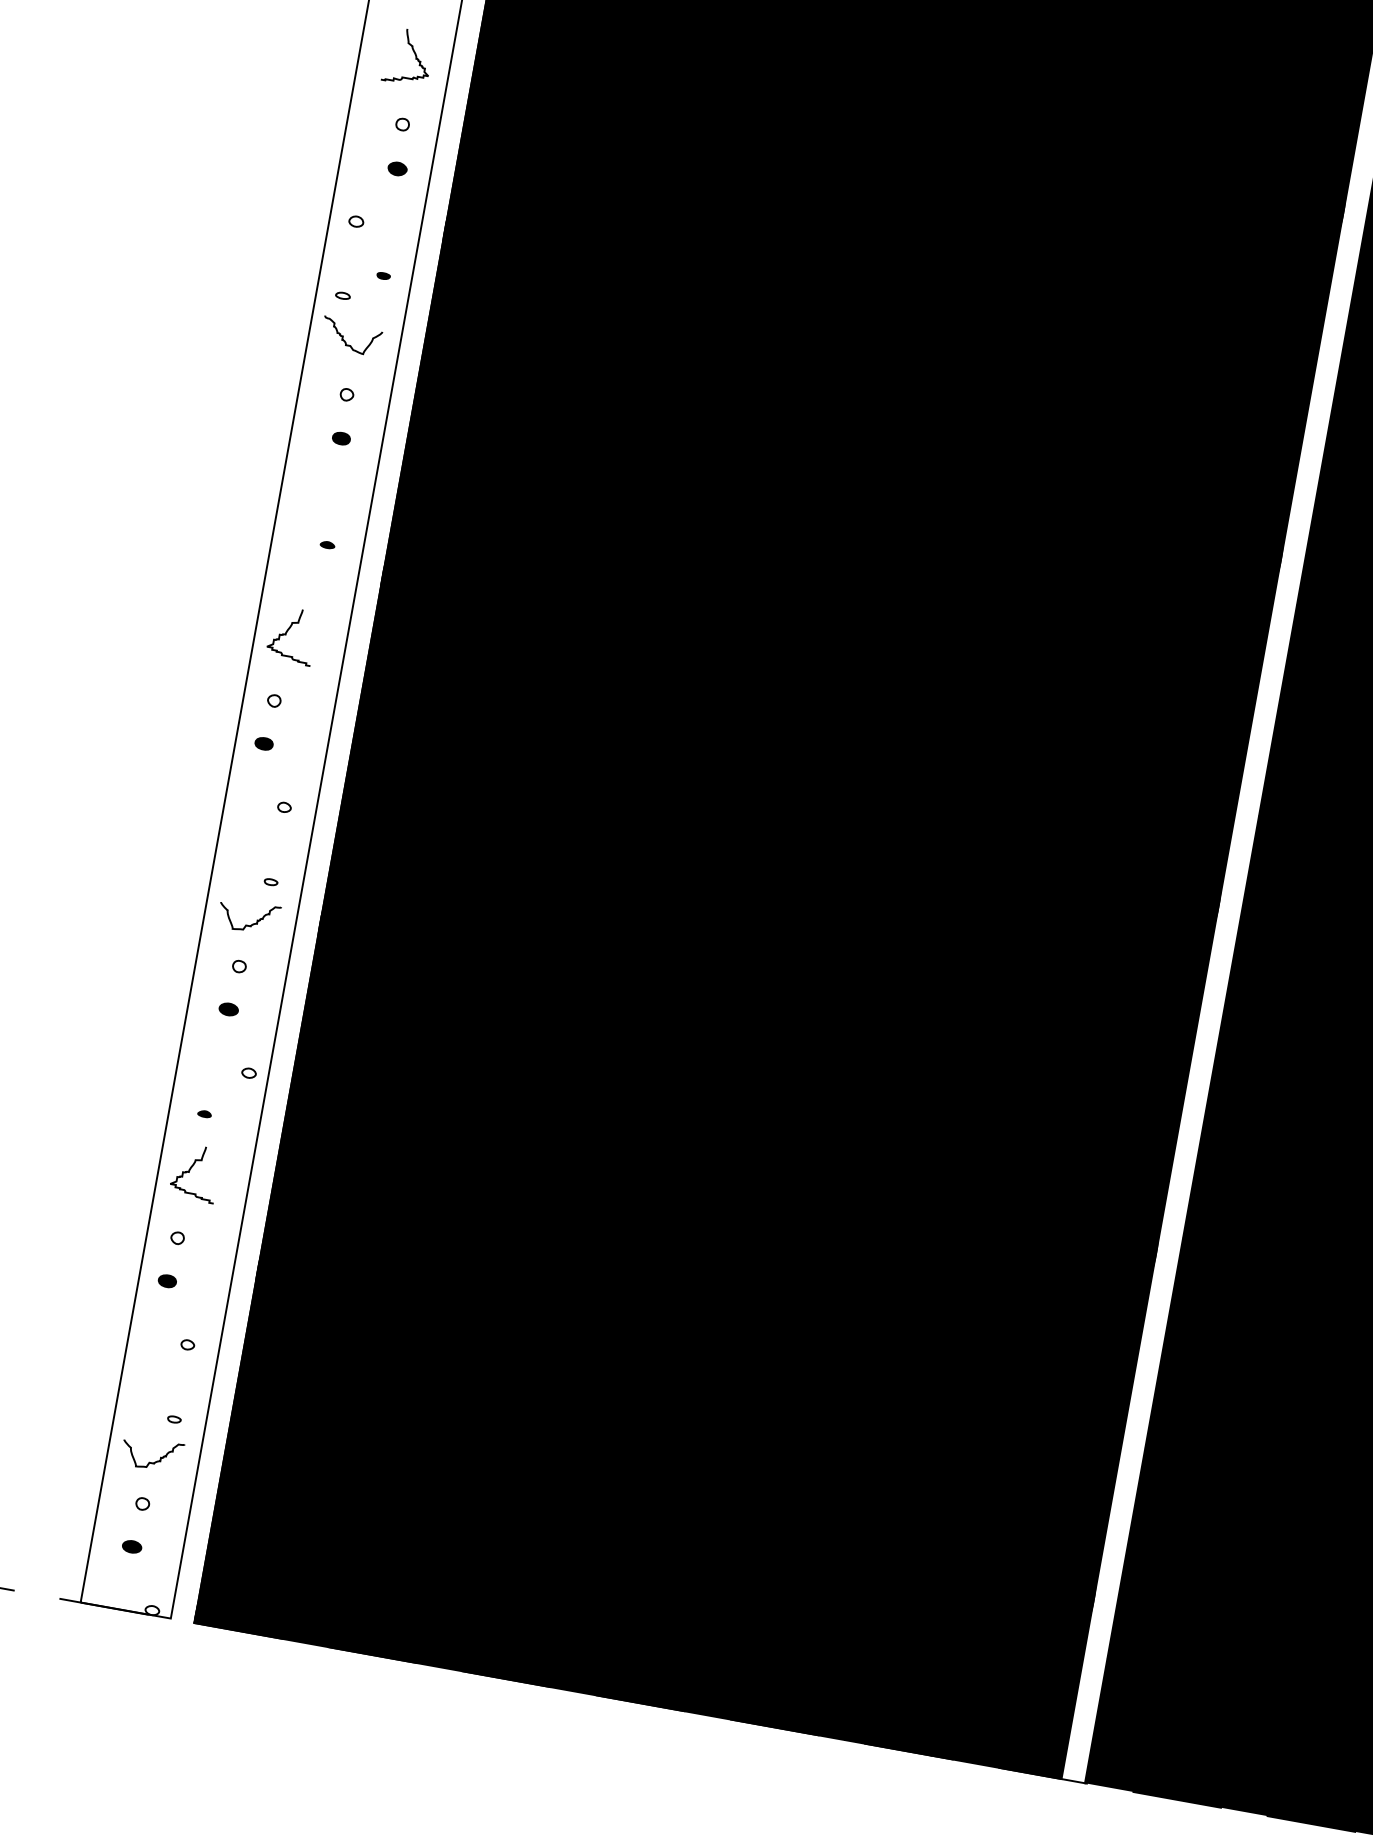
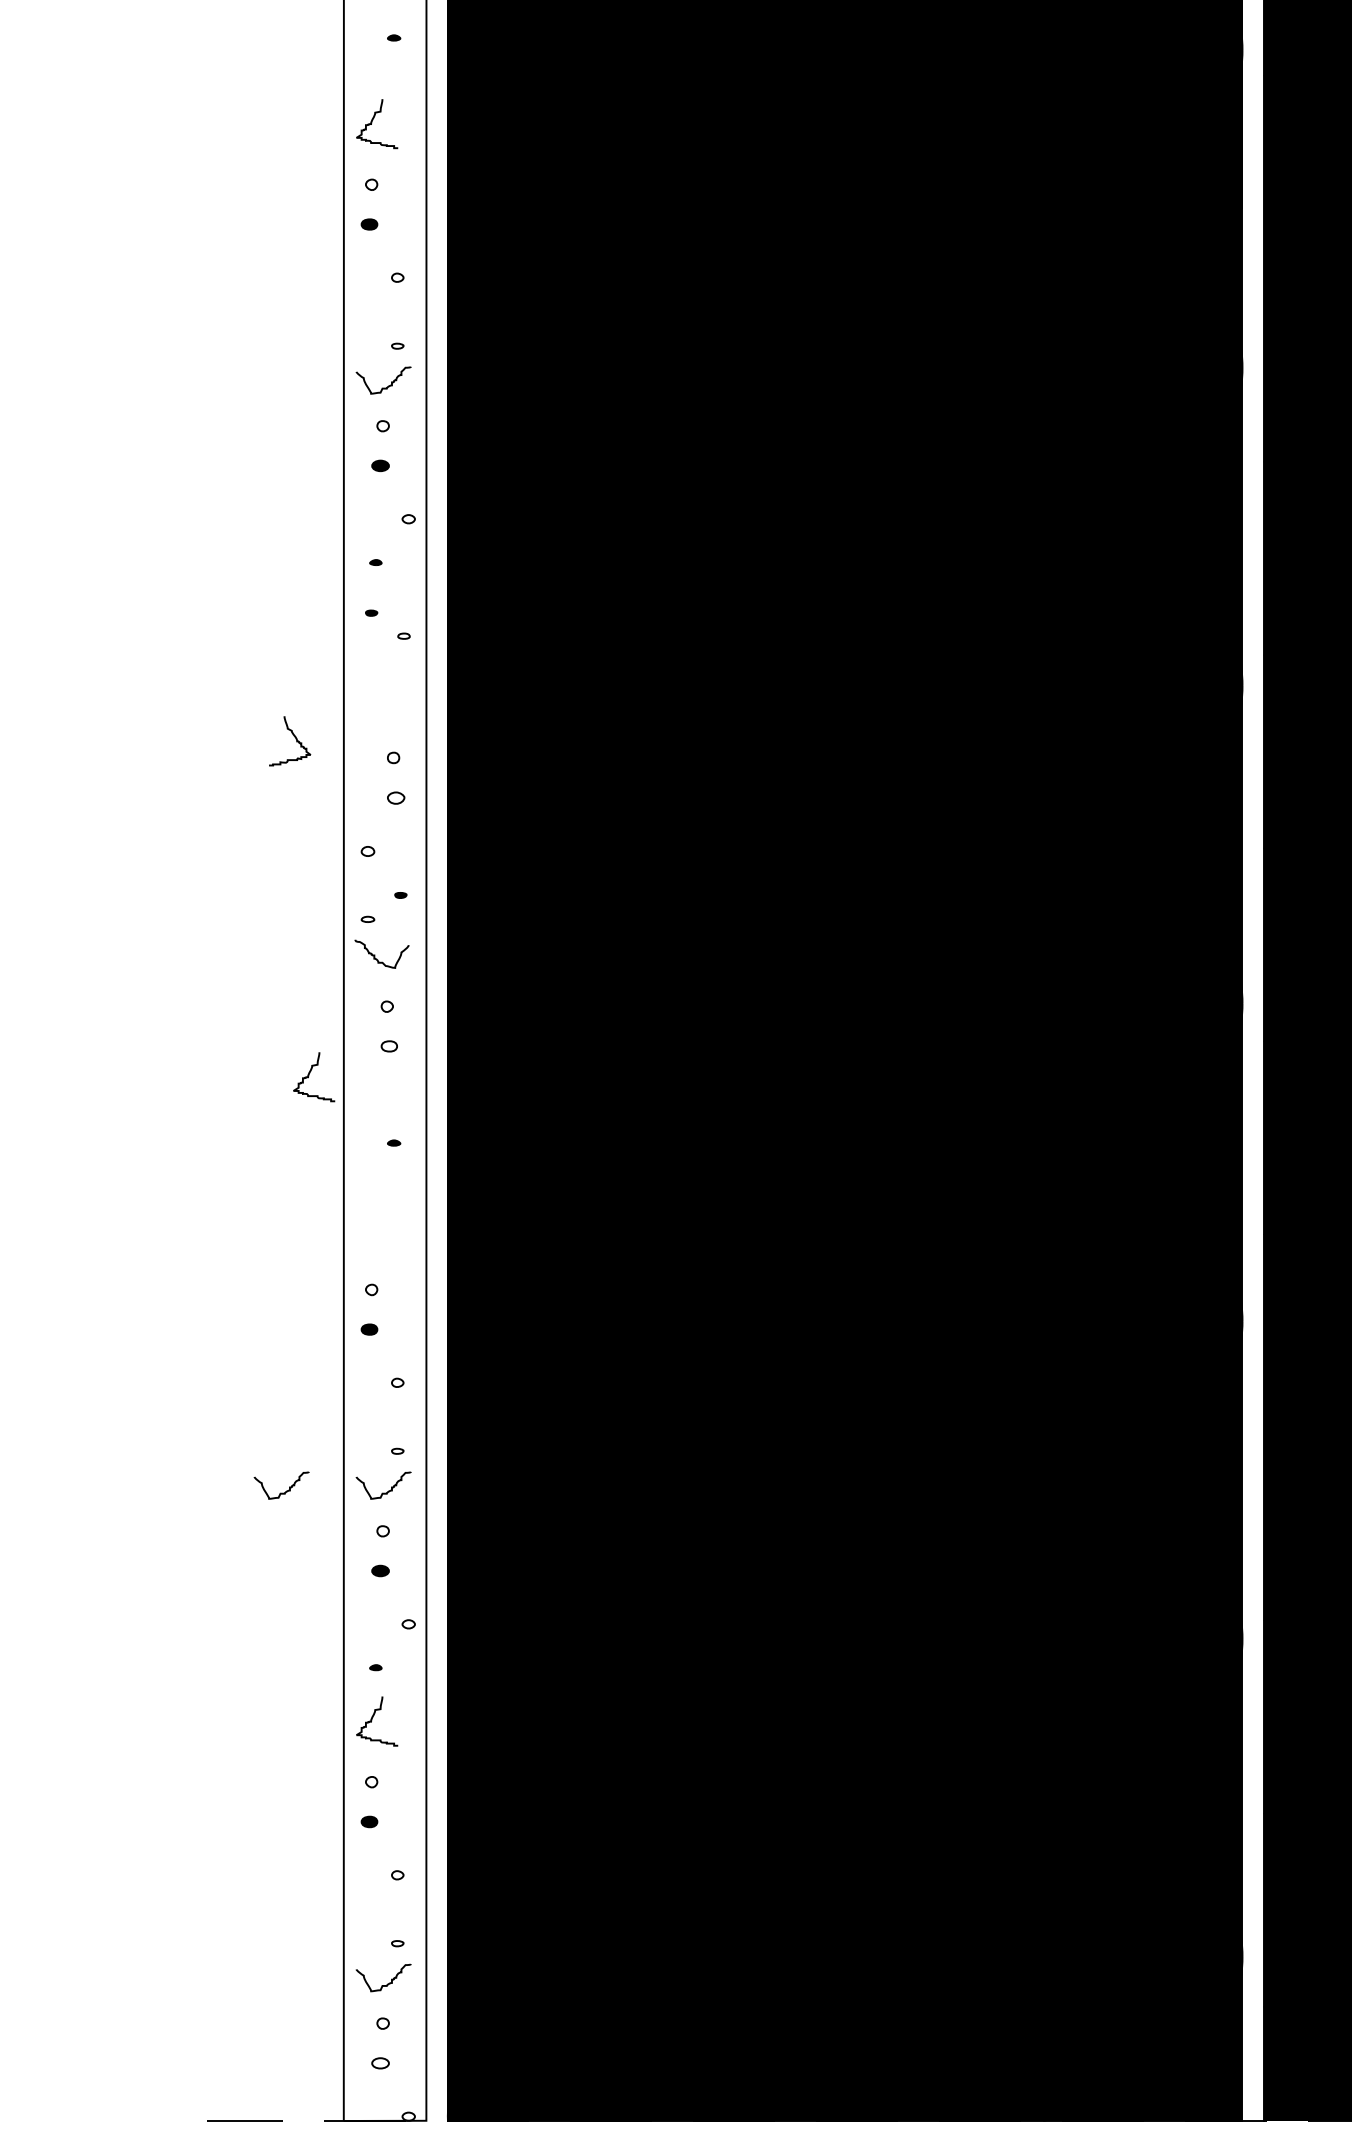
curve: (414, 56) -> (295, 739), moved
fill: (397, 168) -> (395, 797), removed
fill: (341, 438) -> (389, 1046), removed
curve: (287, 634) -> (309, 1076), moved
curve: (136, 904) -> (281, 1492), added
fill: (132, 1547) -> (380, 2063), removed

